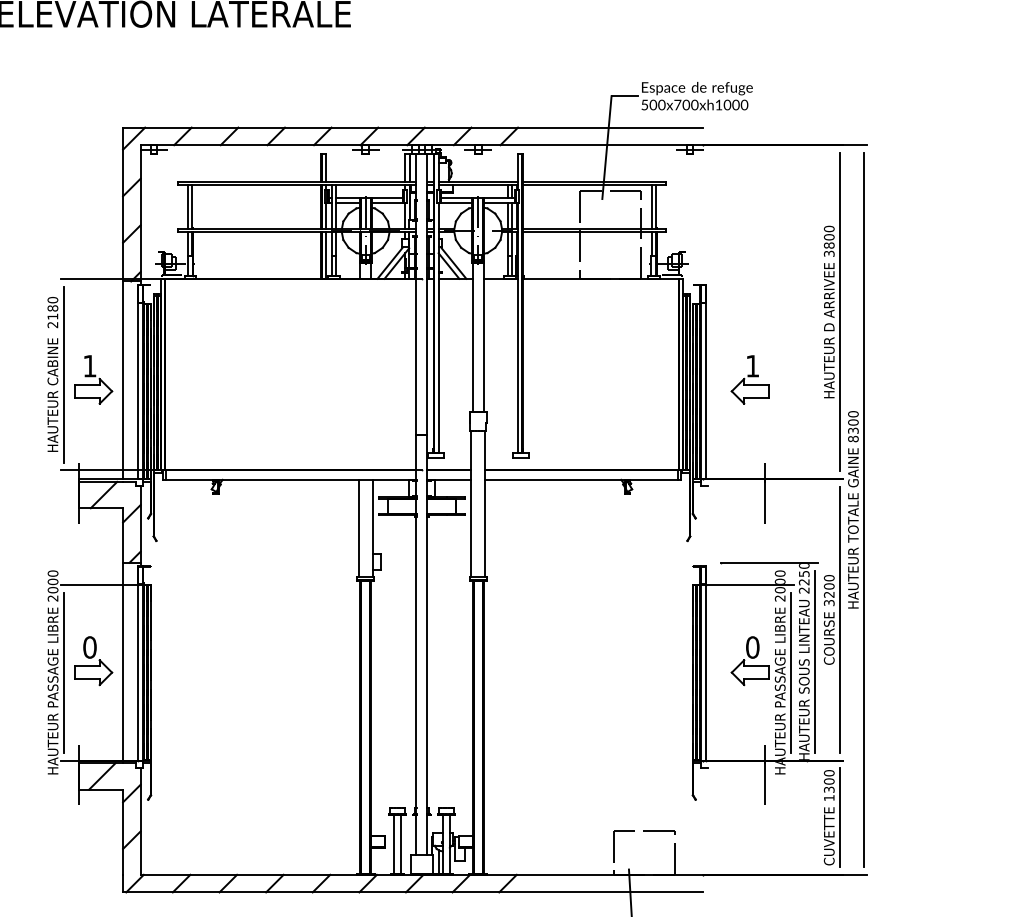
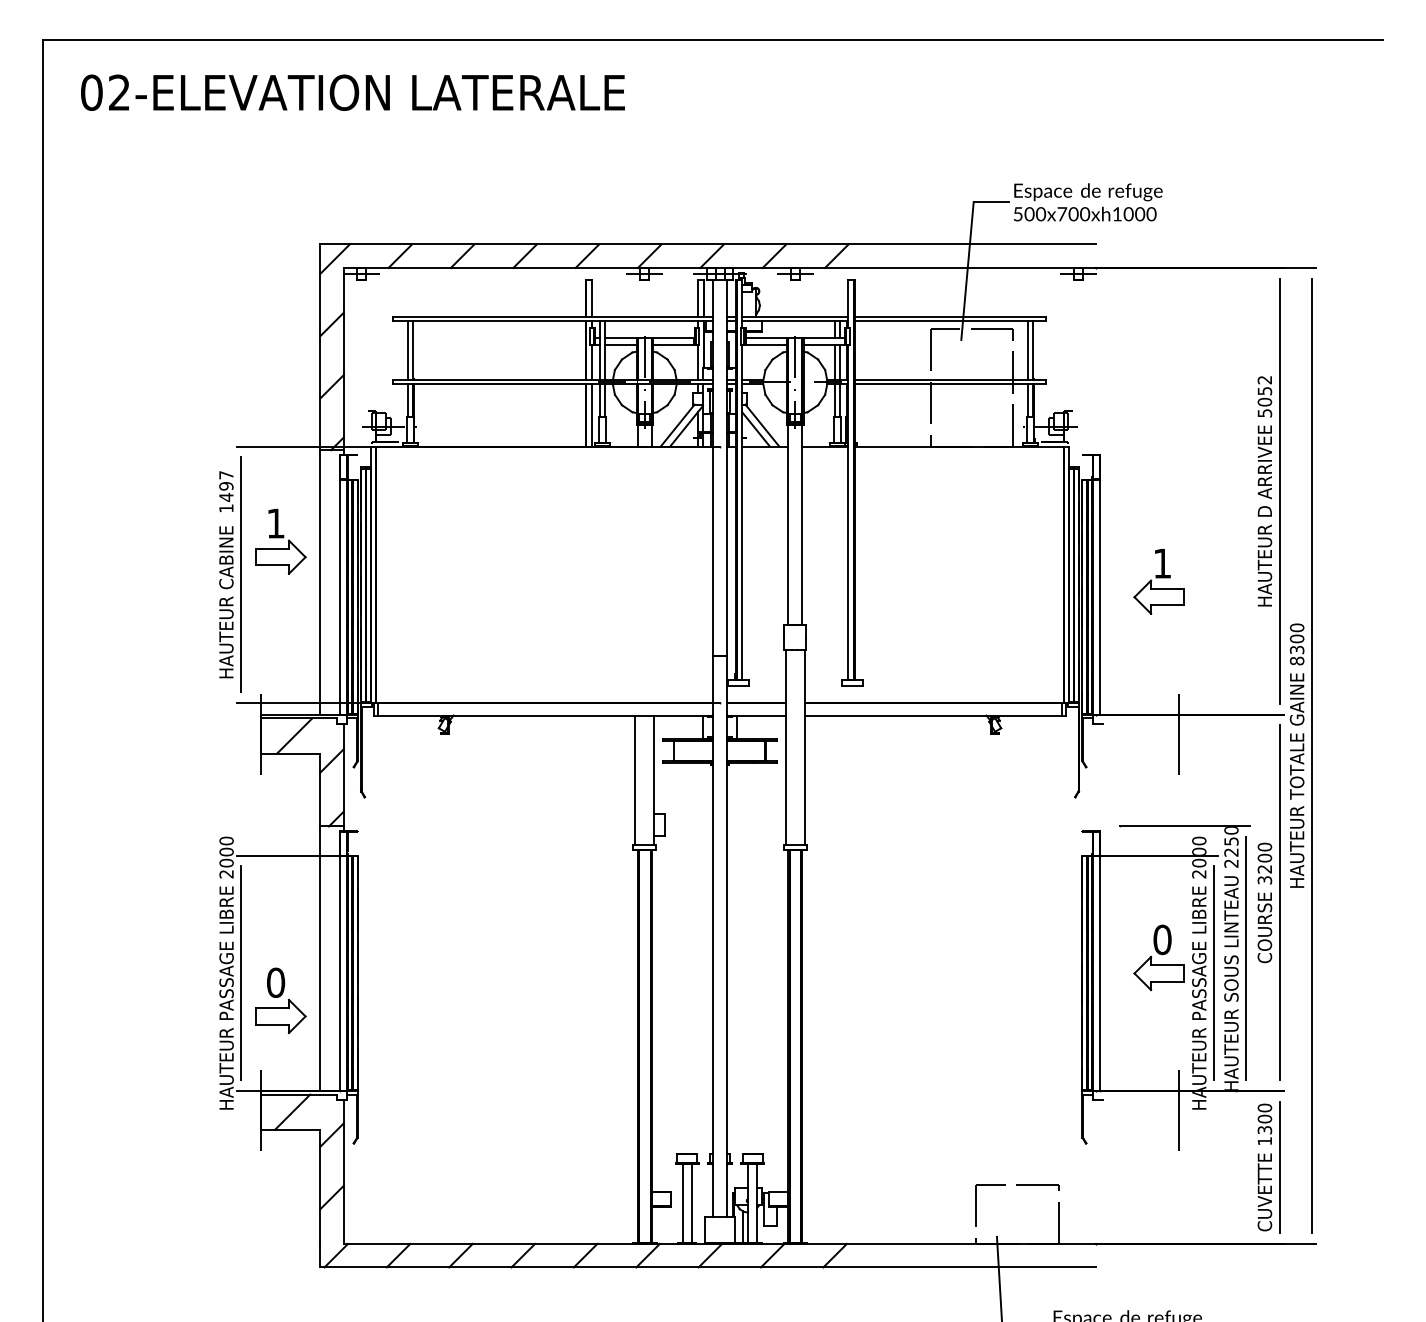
text: (828, 241) -> (1264, 396), 3800 -> 5052
text: (52, 312) -> (226, 491), 2180 -> 1497
part: (93, 379) -> (280, 541), moved
part: (93, 660) -> (280, 1000), moved

